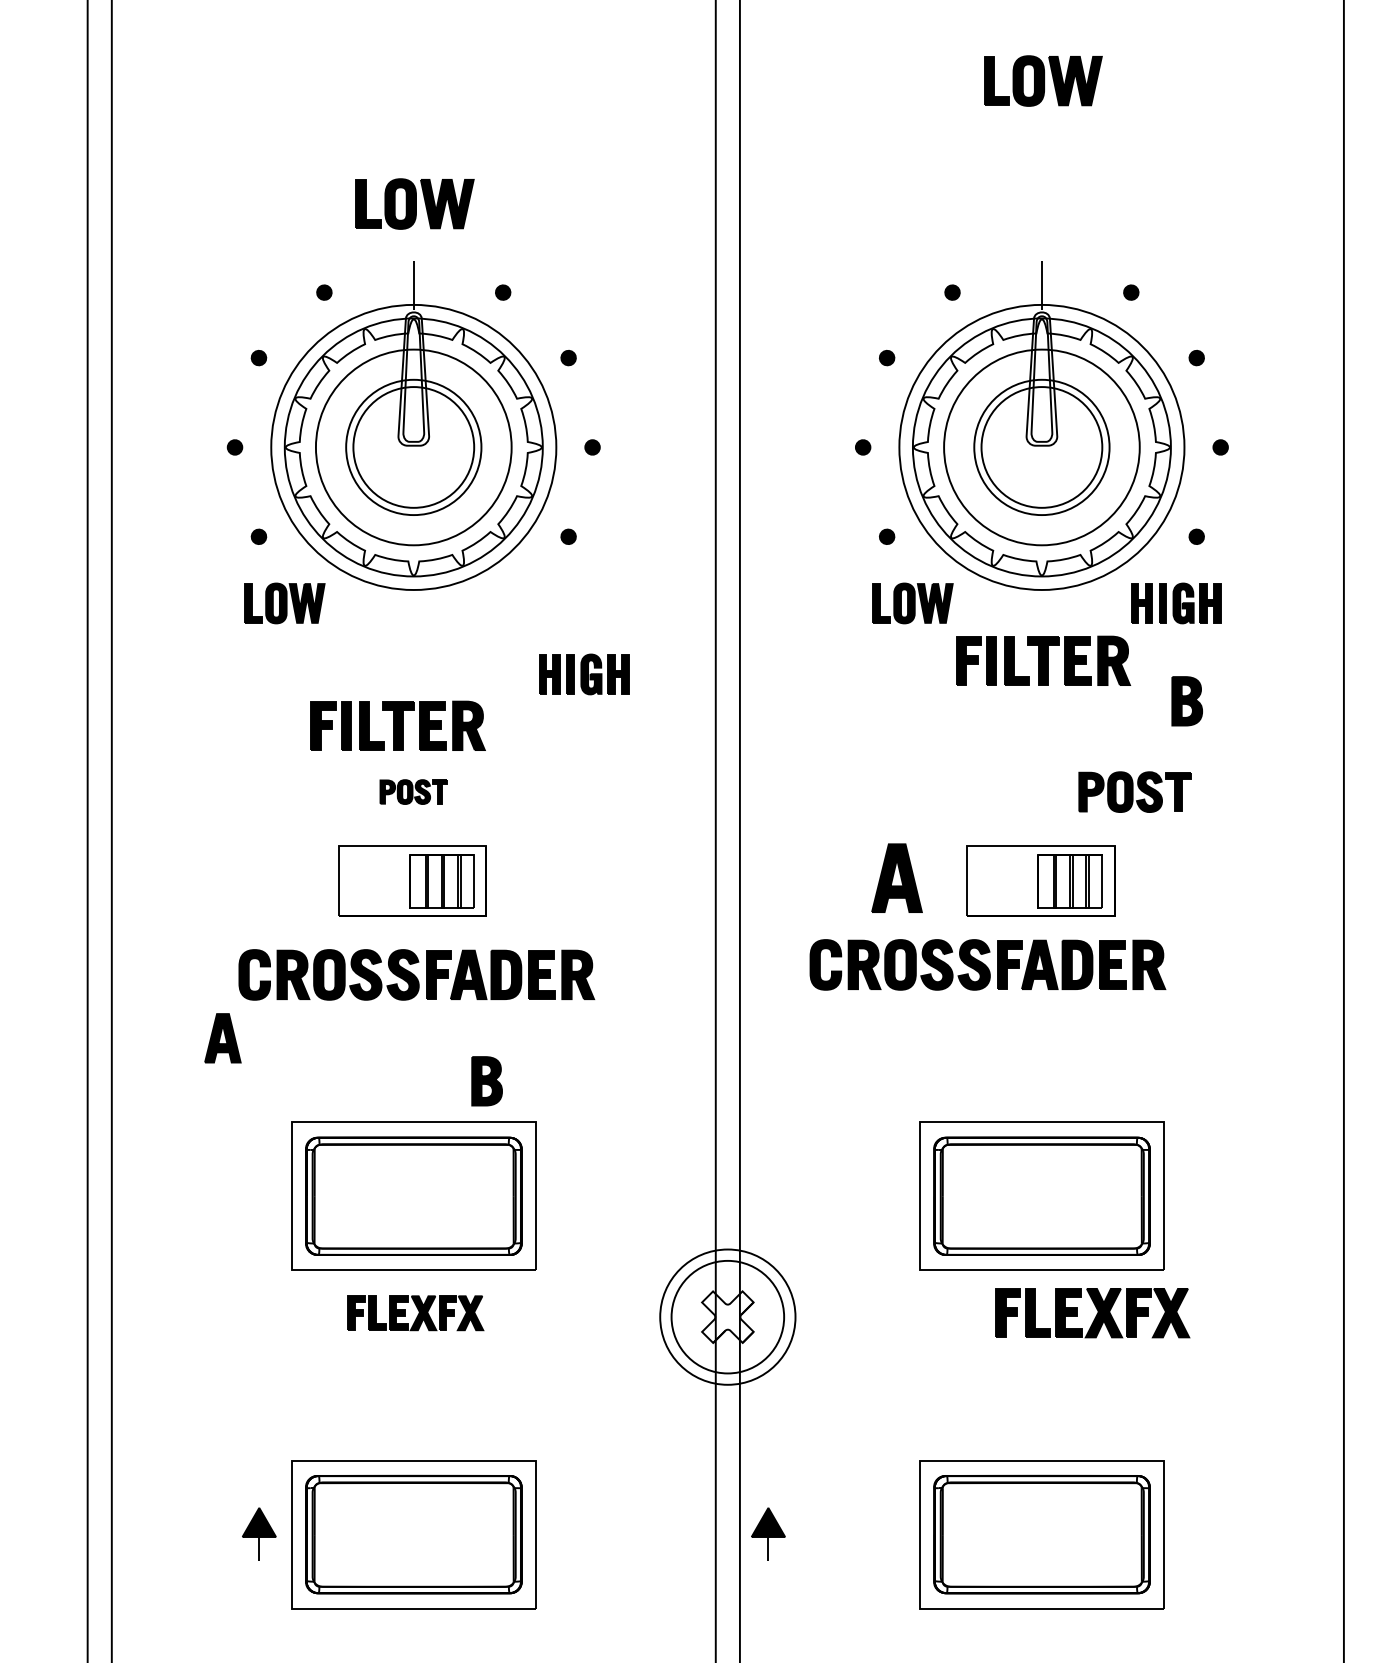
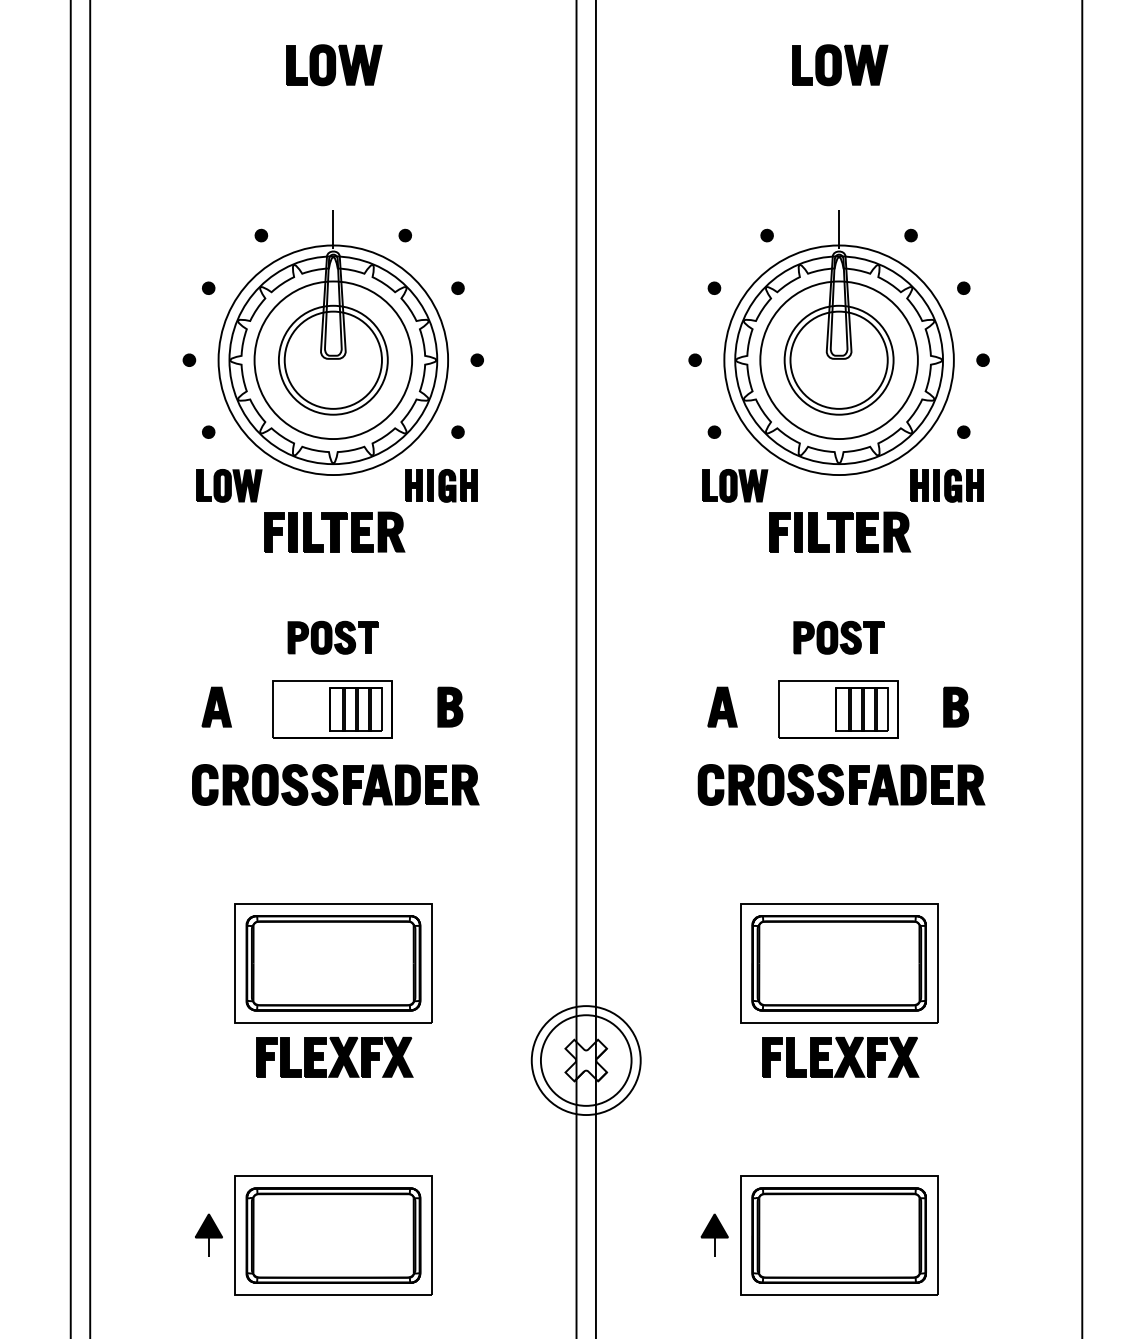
part: (414, 203) -> (333, 64), moved
part: (584, 674) -> (441, 485), moved
part: (1186, 701) -> (955, 707), moved
part: (397, 725) -> (333, 531), moved
part: (413, 791) -> (333, 637), size x1.67
part: (1134, 791) -> (838, 637), moved
part: (896, 878) -> (722, 707), size x0.71
part: (987, 964) -> (841, 784), moved
part: (222, 1038) -> (216, 707), moved
part: (486, 1081) -> (449, 707), moved
part: (415, 1313) -> (334, 1057), size x1.43
part: (1092, 1313) -> (840, 1057), moved
part: (768, 1533) -> (714, 1234), moved

